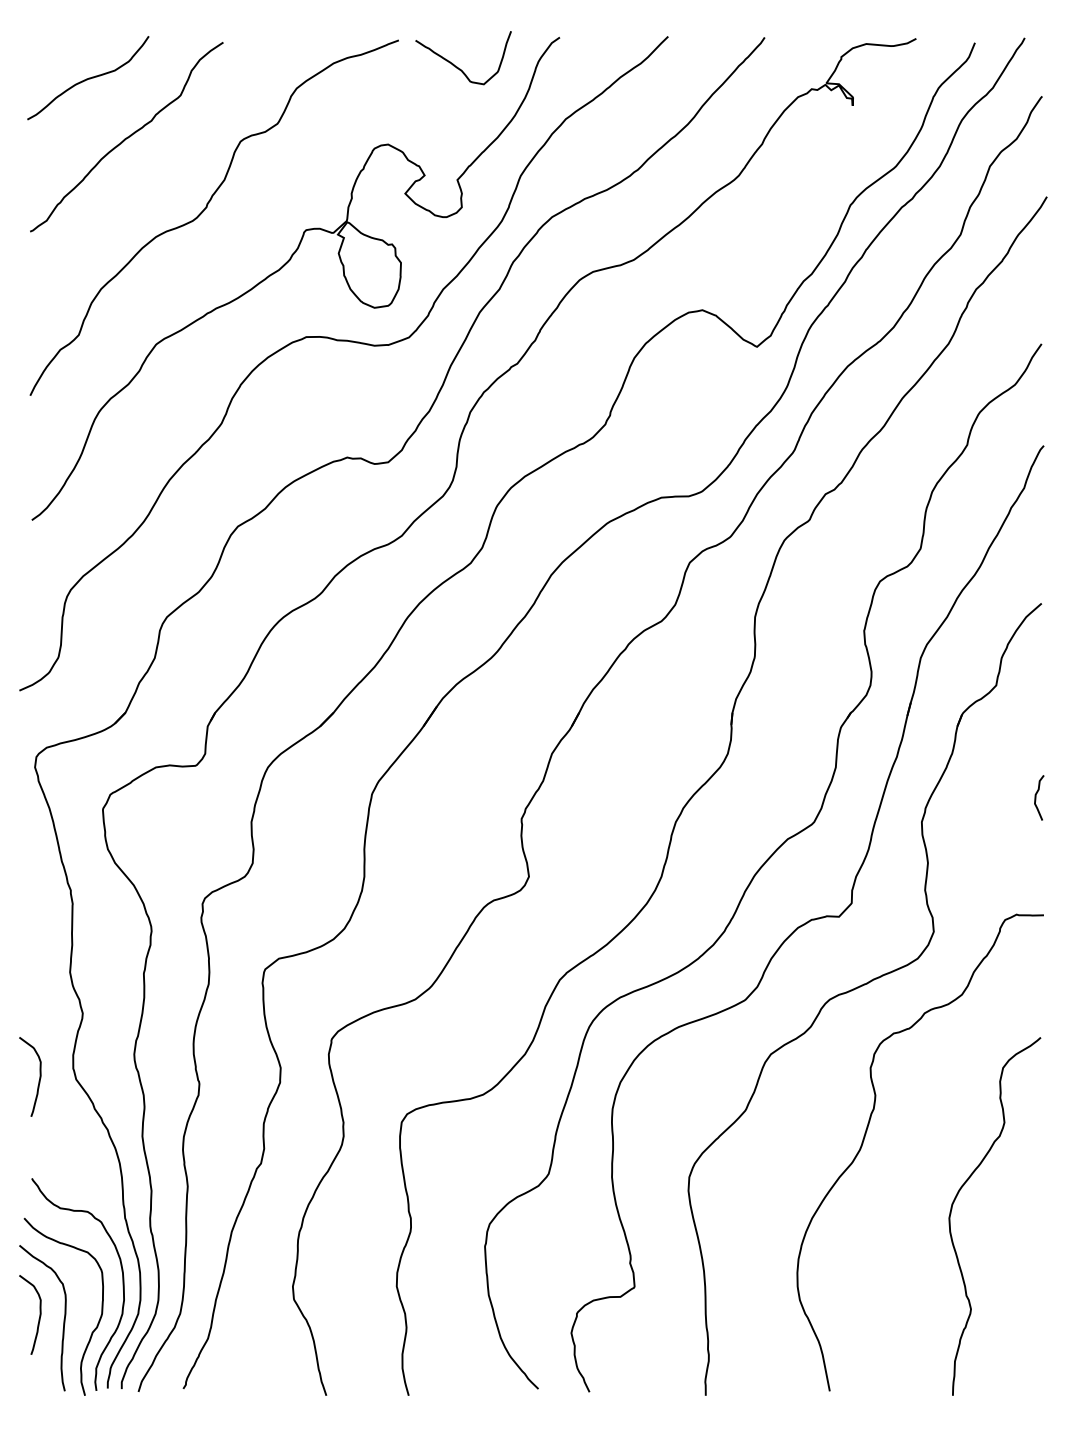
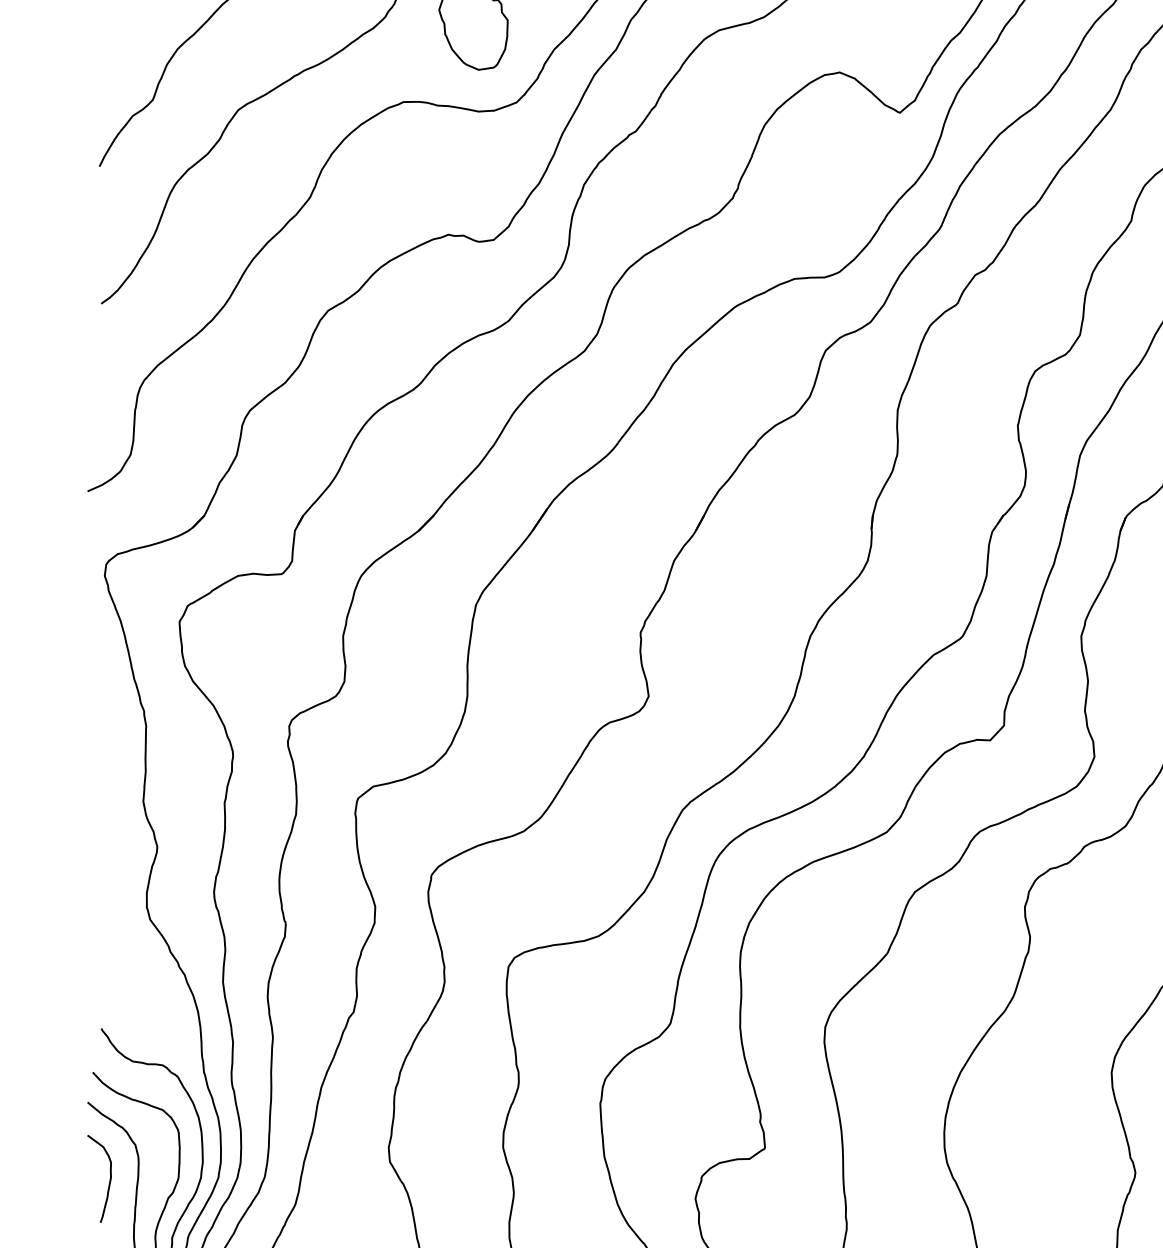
curve: (38, 1080) -> (108, 920), removed

